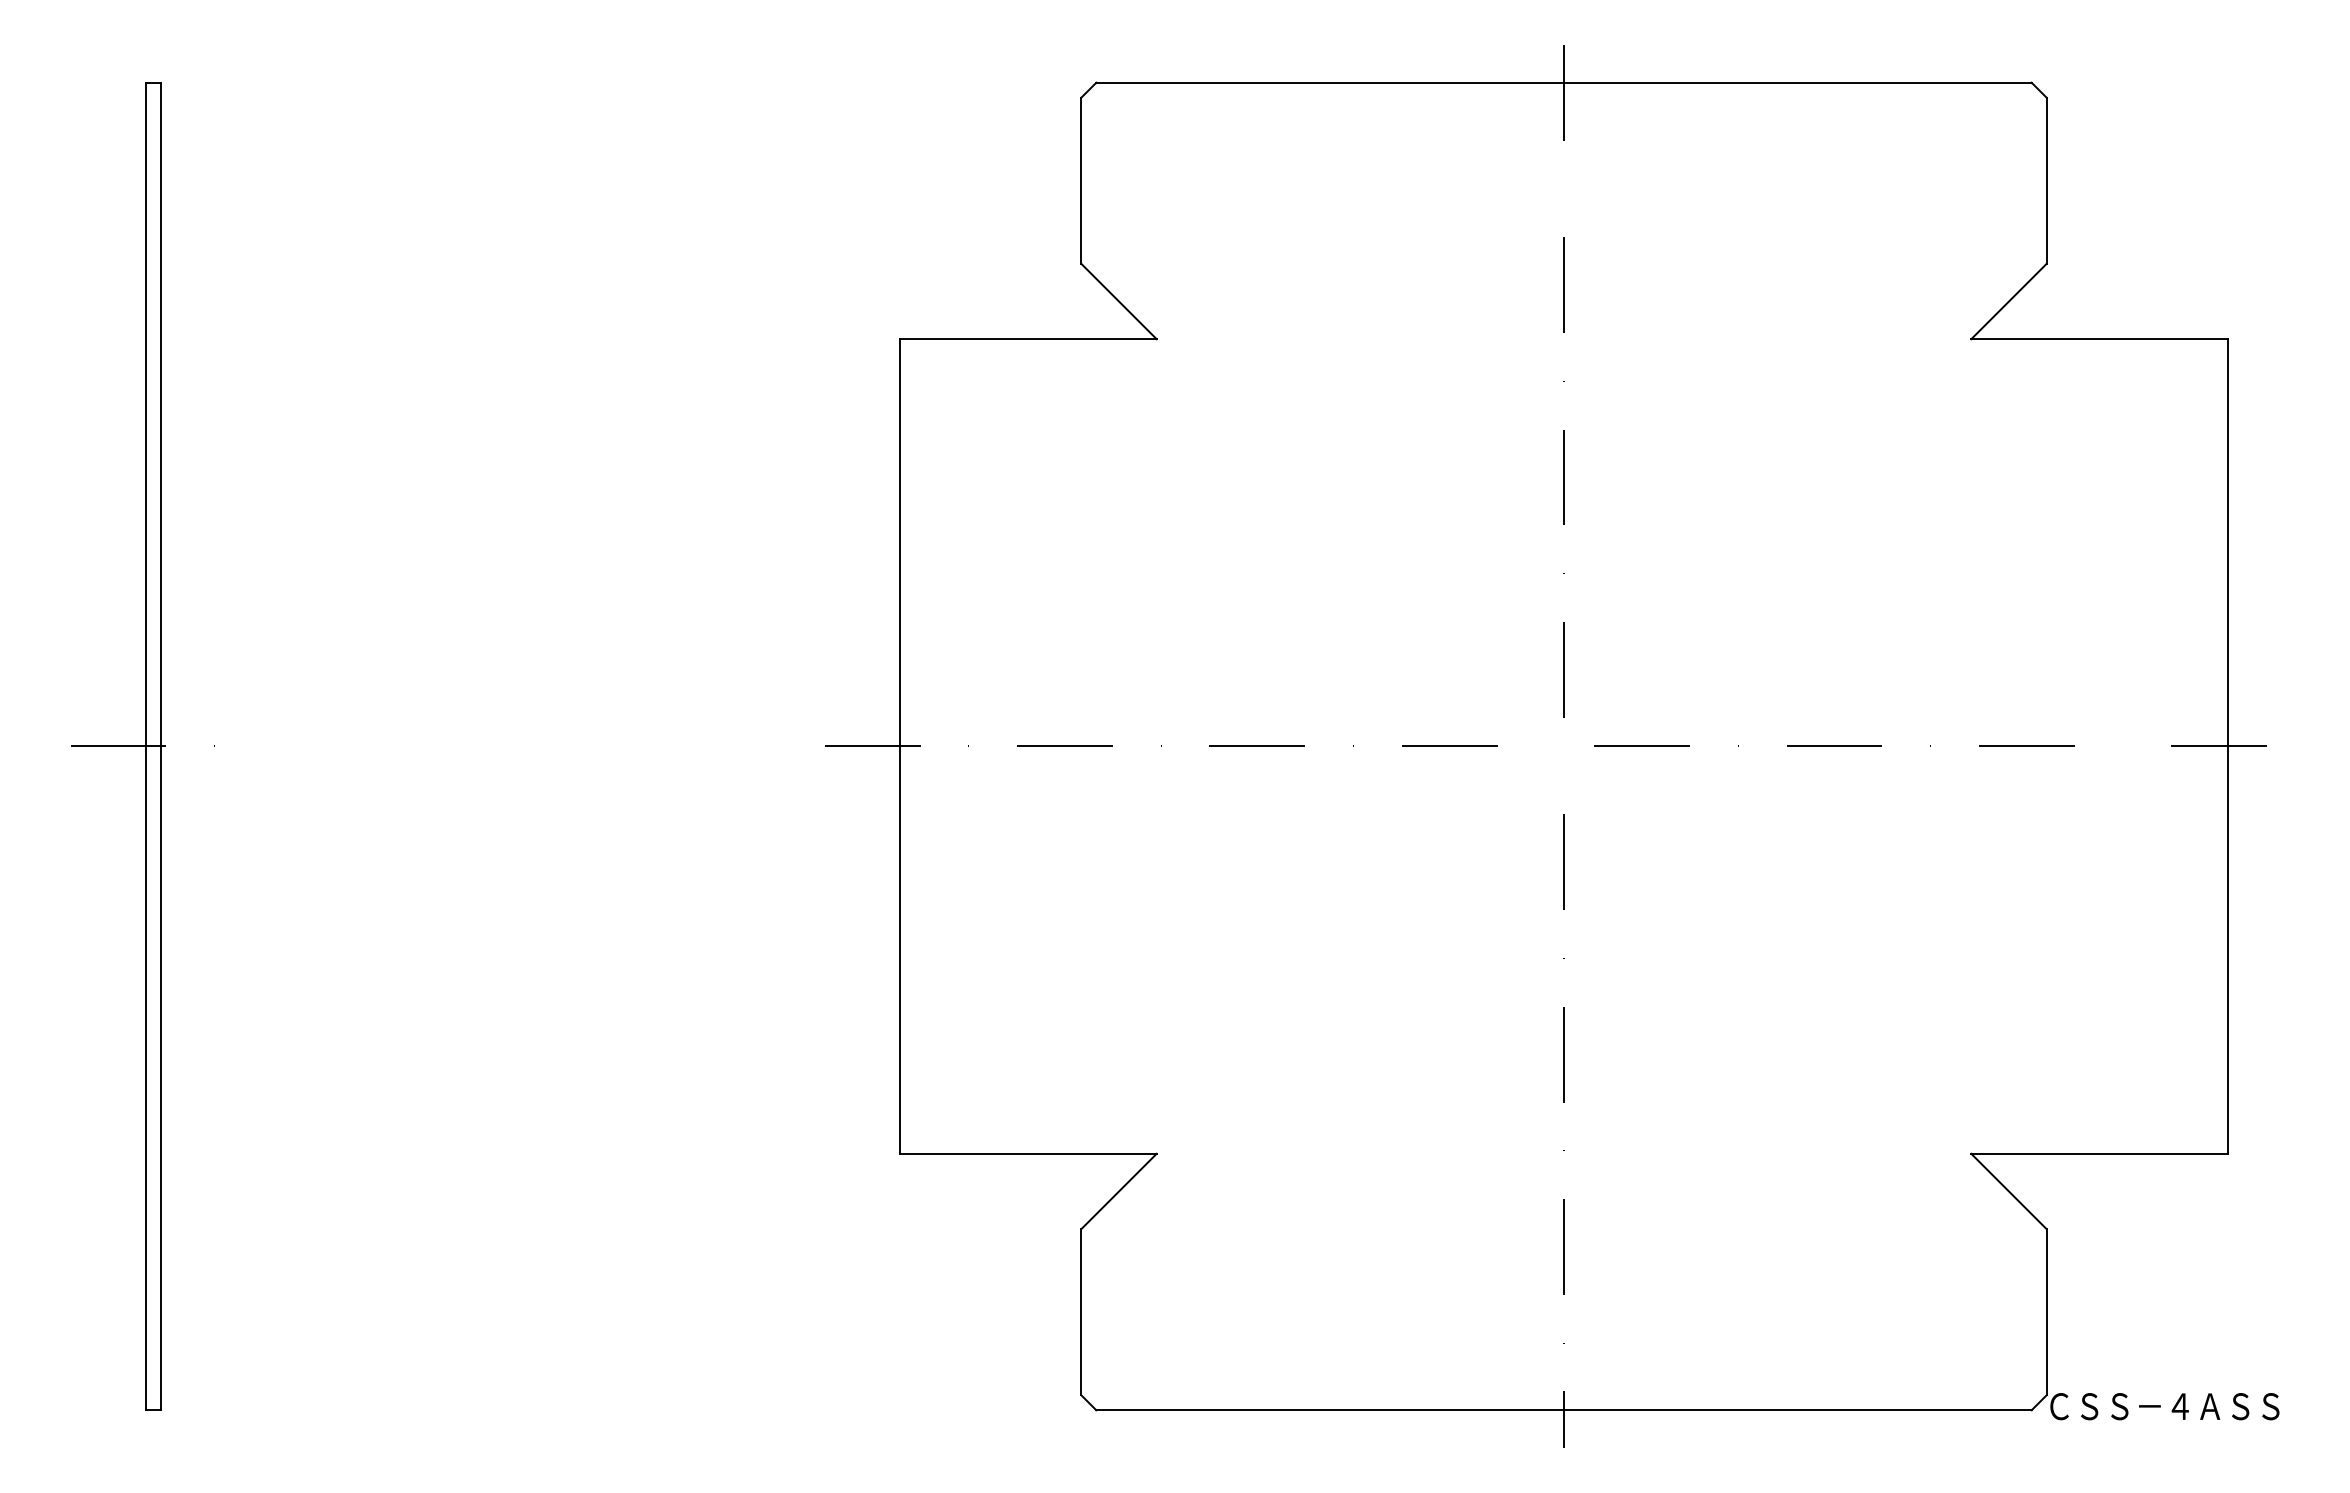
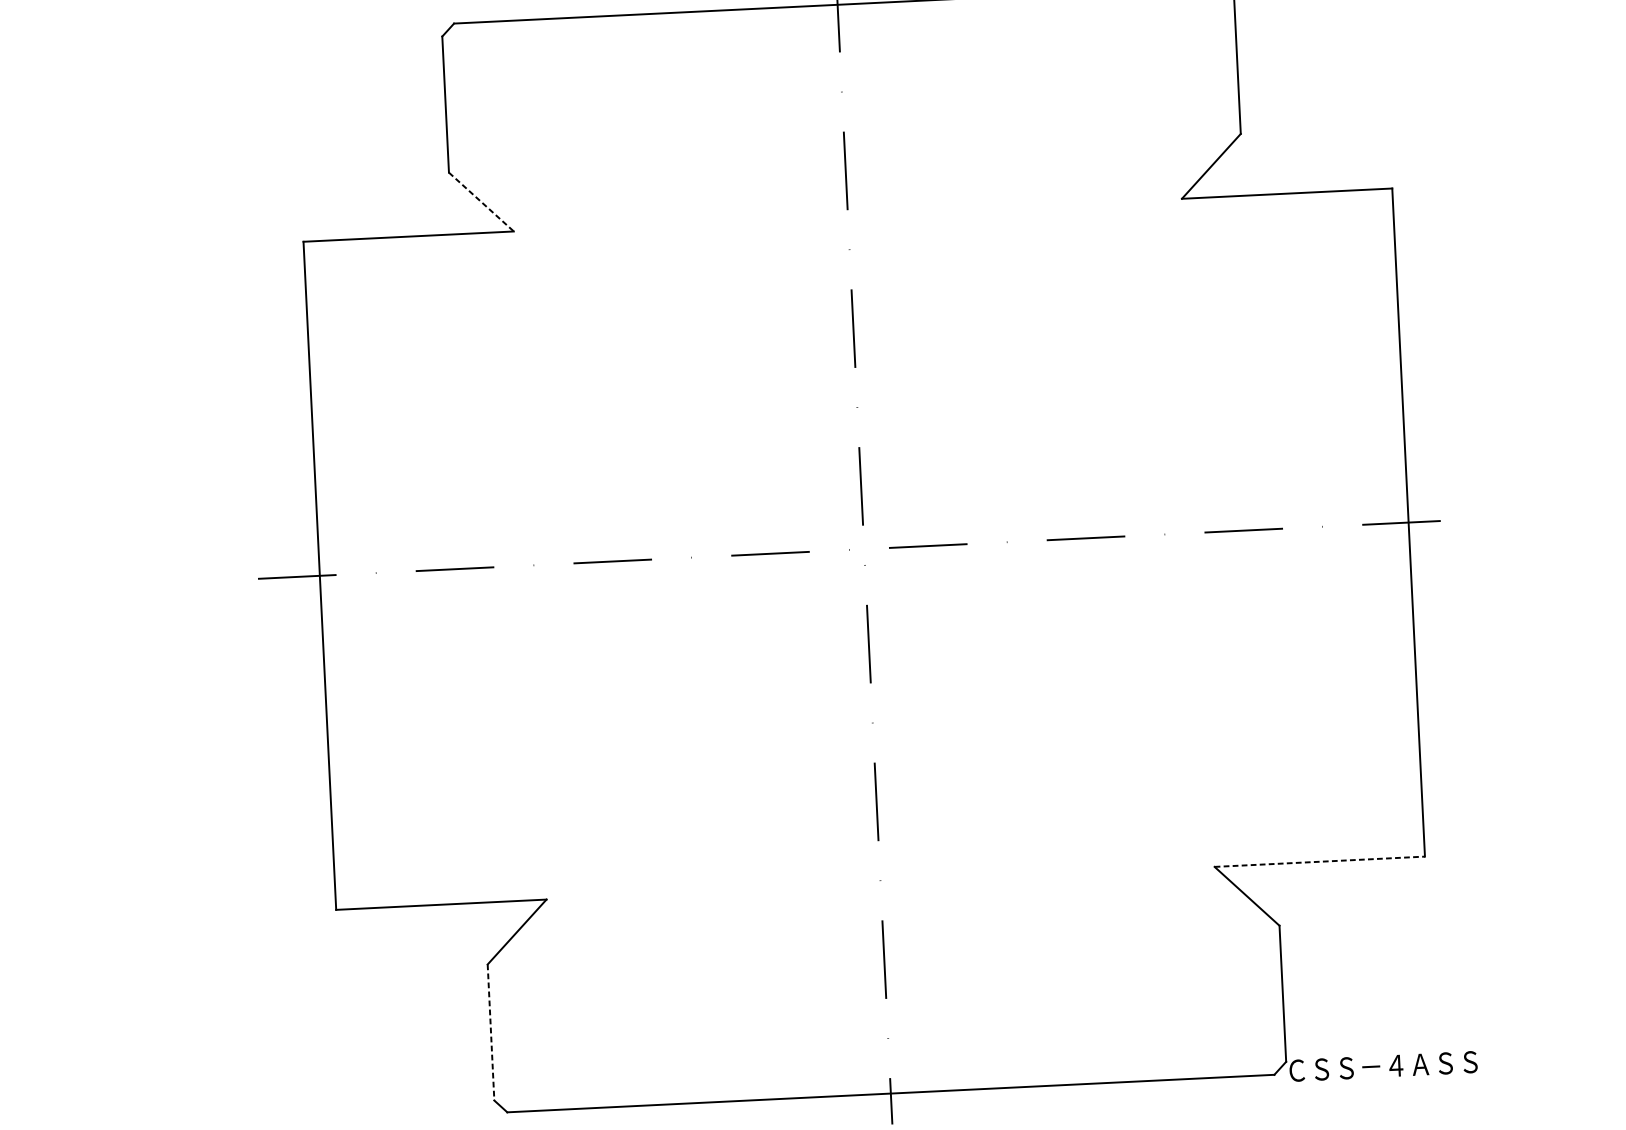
line: (1119, 301) -> (481, 202), solid -> dashed
line: (2100, 1153) -> (1320, 861), solid -> dashed
line: (1081, 1312) -> (491, 1032), solid -> dashed

